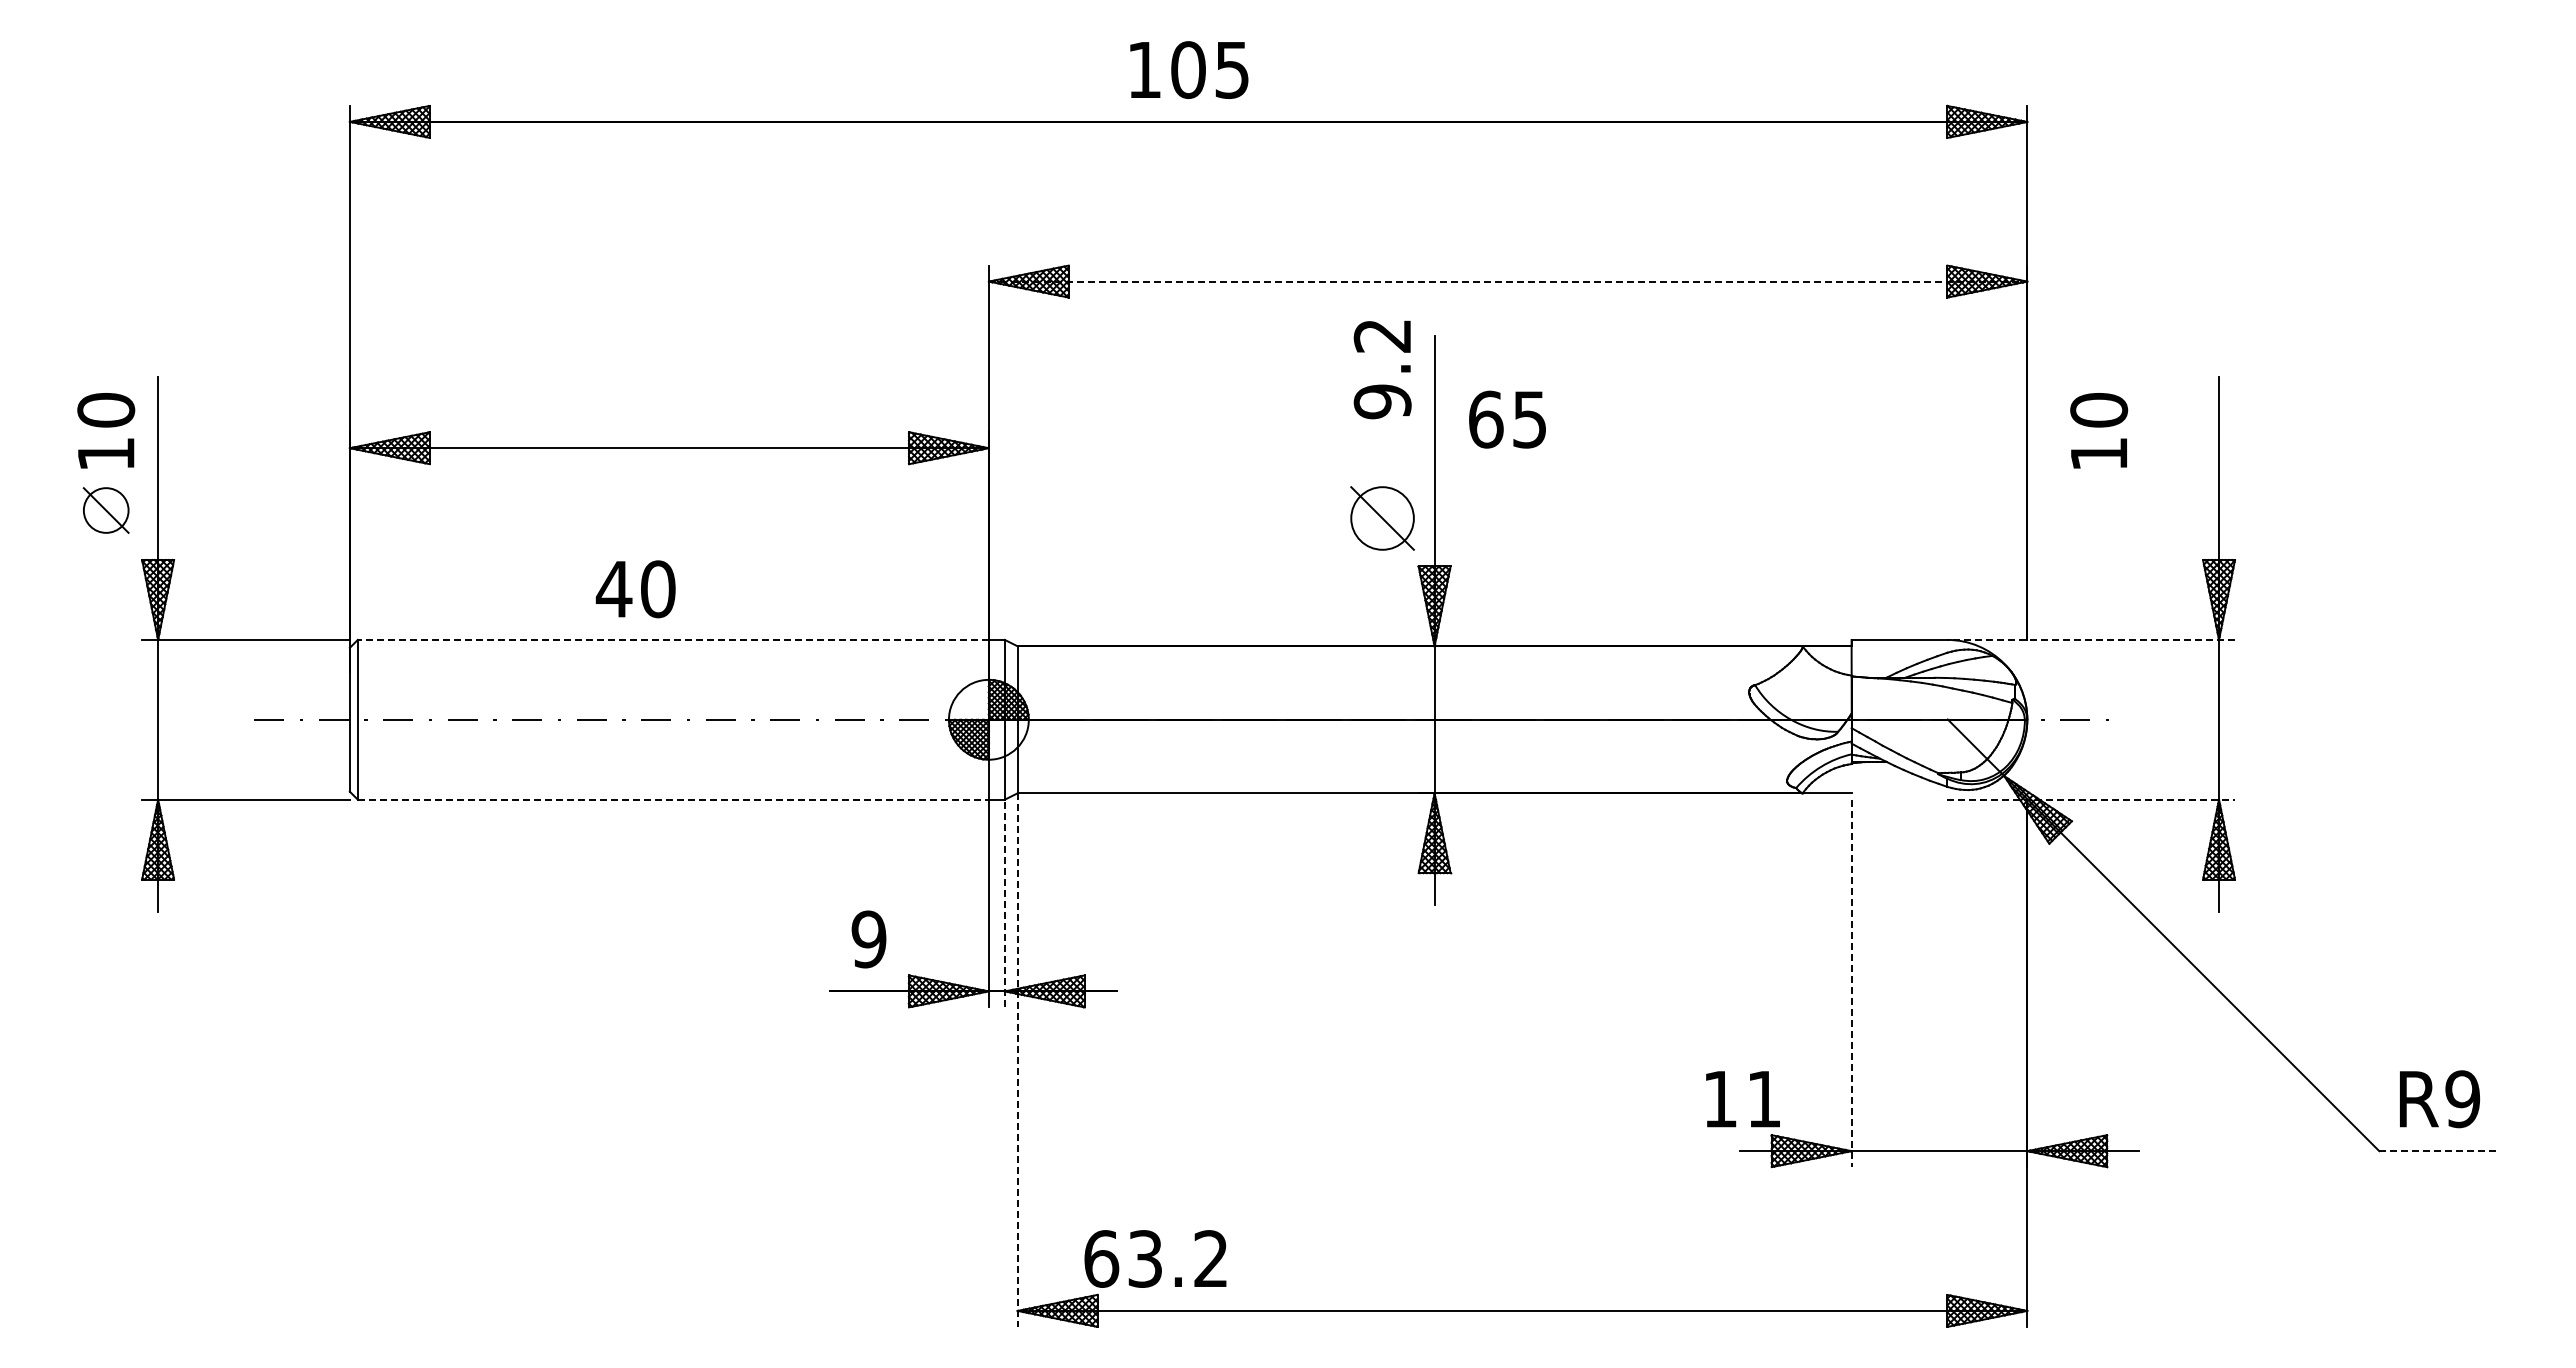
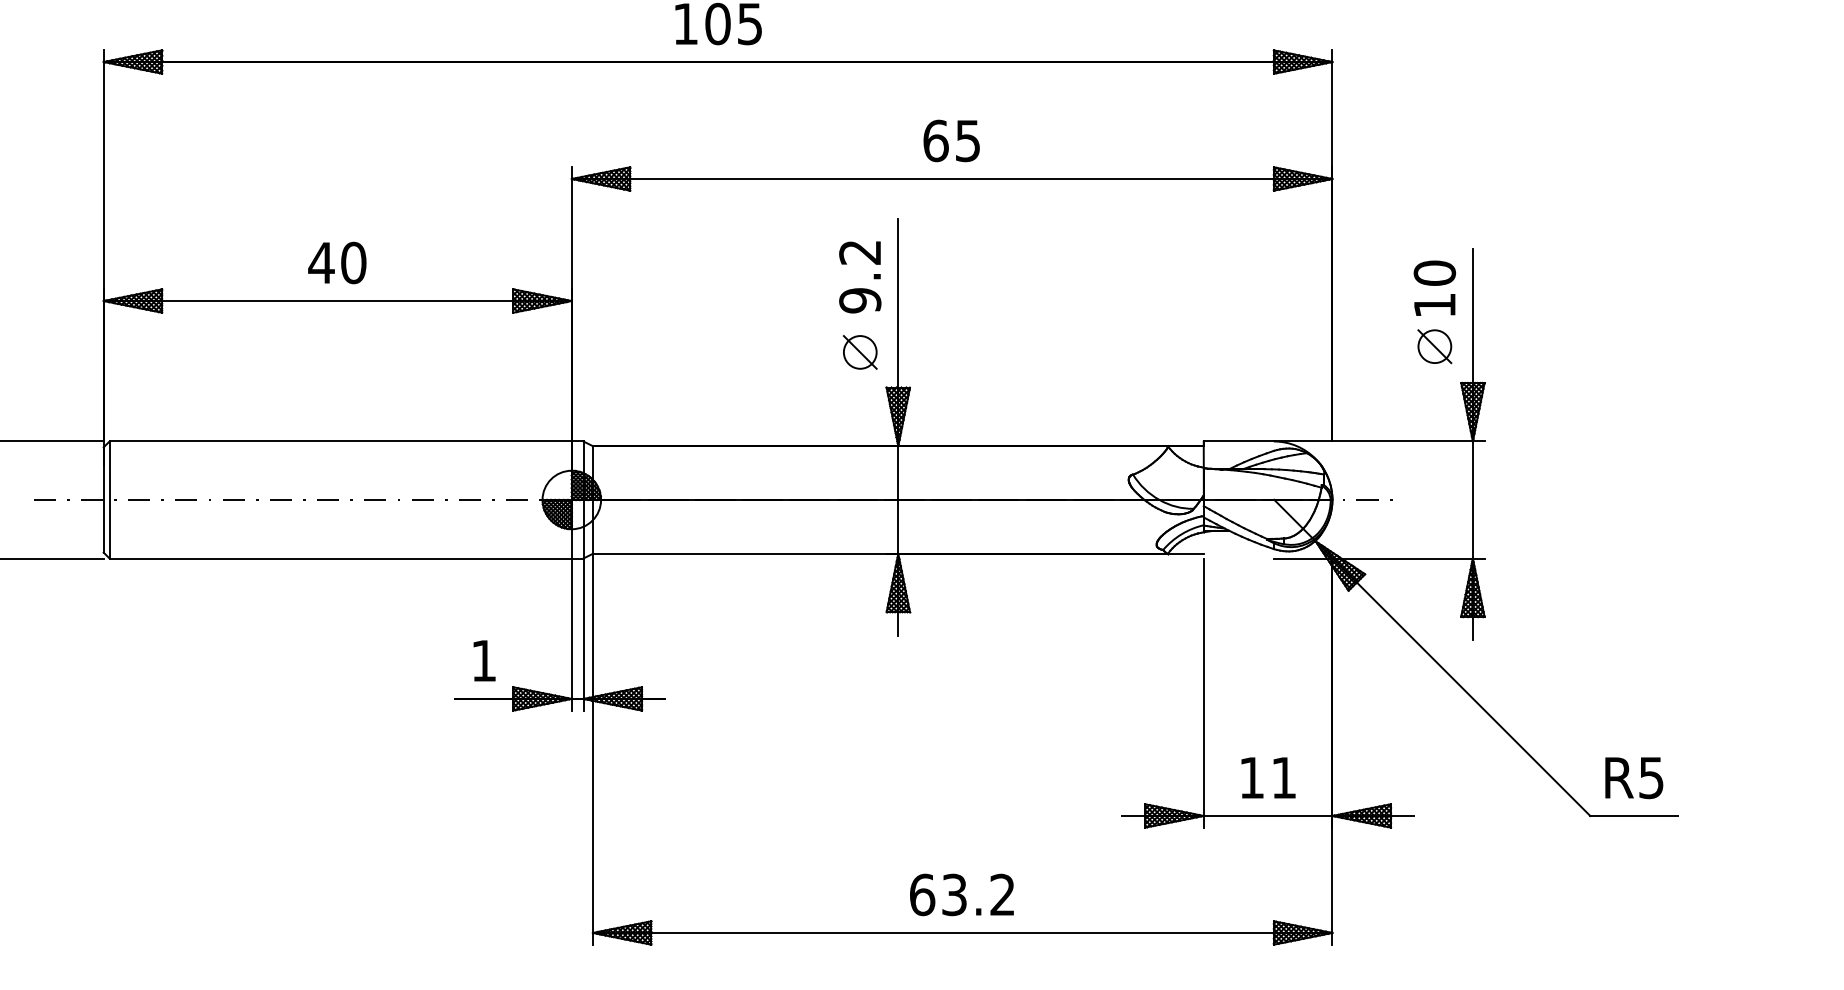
line: (1508, 281) -> (952, 178), dashed -> solid
text: (1382, 369) -> (860, 277), moved
text: (1507, 419) -> (951, 140), moved
text: (2099, 430) -> (1435, 288), moved
part: (2166, 510) -> (1434, 346), added
part: (1382, 517) -> (860, 351), size x0.71
text: (635, 589) -> (337, 263), moved
line: (673, 639) -> (340, 441), dashed -> solid
line: (2091, 639) -> (1379, 441), dashed -> solid
line: (673, 799) -> (340, 558), dashed -> solid
line: (2091, 799) -> (1379, 558), dashed -> solid
line: (1004, 903) -> (583, 634), dashed -> solid
text: (868, 939) -> (483, 660), 9 -> 1
line: (1851, 983) -> (1203, 693), dashed -> solid
line: (1017, 1060) -> (592, 749), dashed -> solid
text: (1742, 1099) -> (1268, 778), moved
text: (2462, 1099) -> (1651, 778), R9 -> R5
line: (2439, 1151) -> (1634, 816), dashed -> solid
text: (1155, 1258) -> (961, 894), moved

